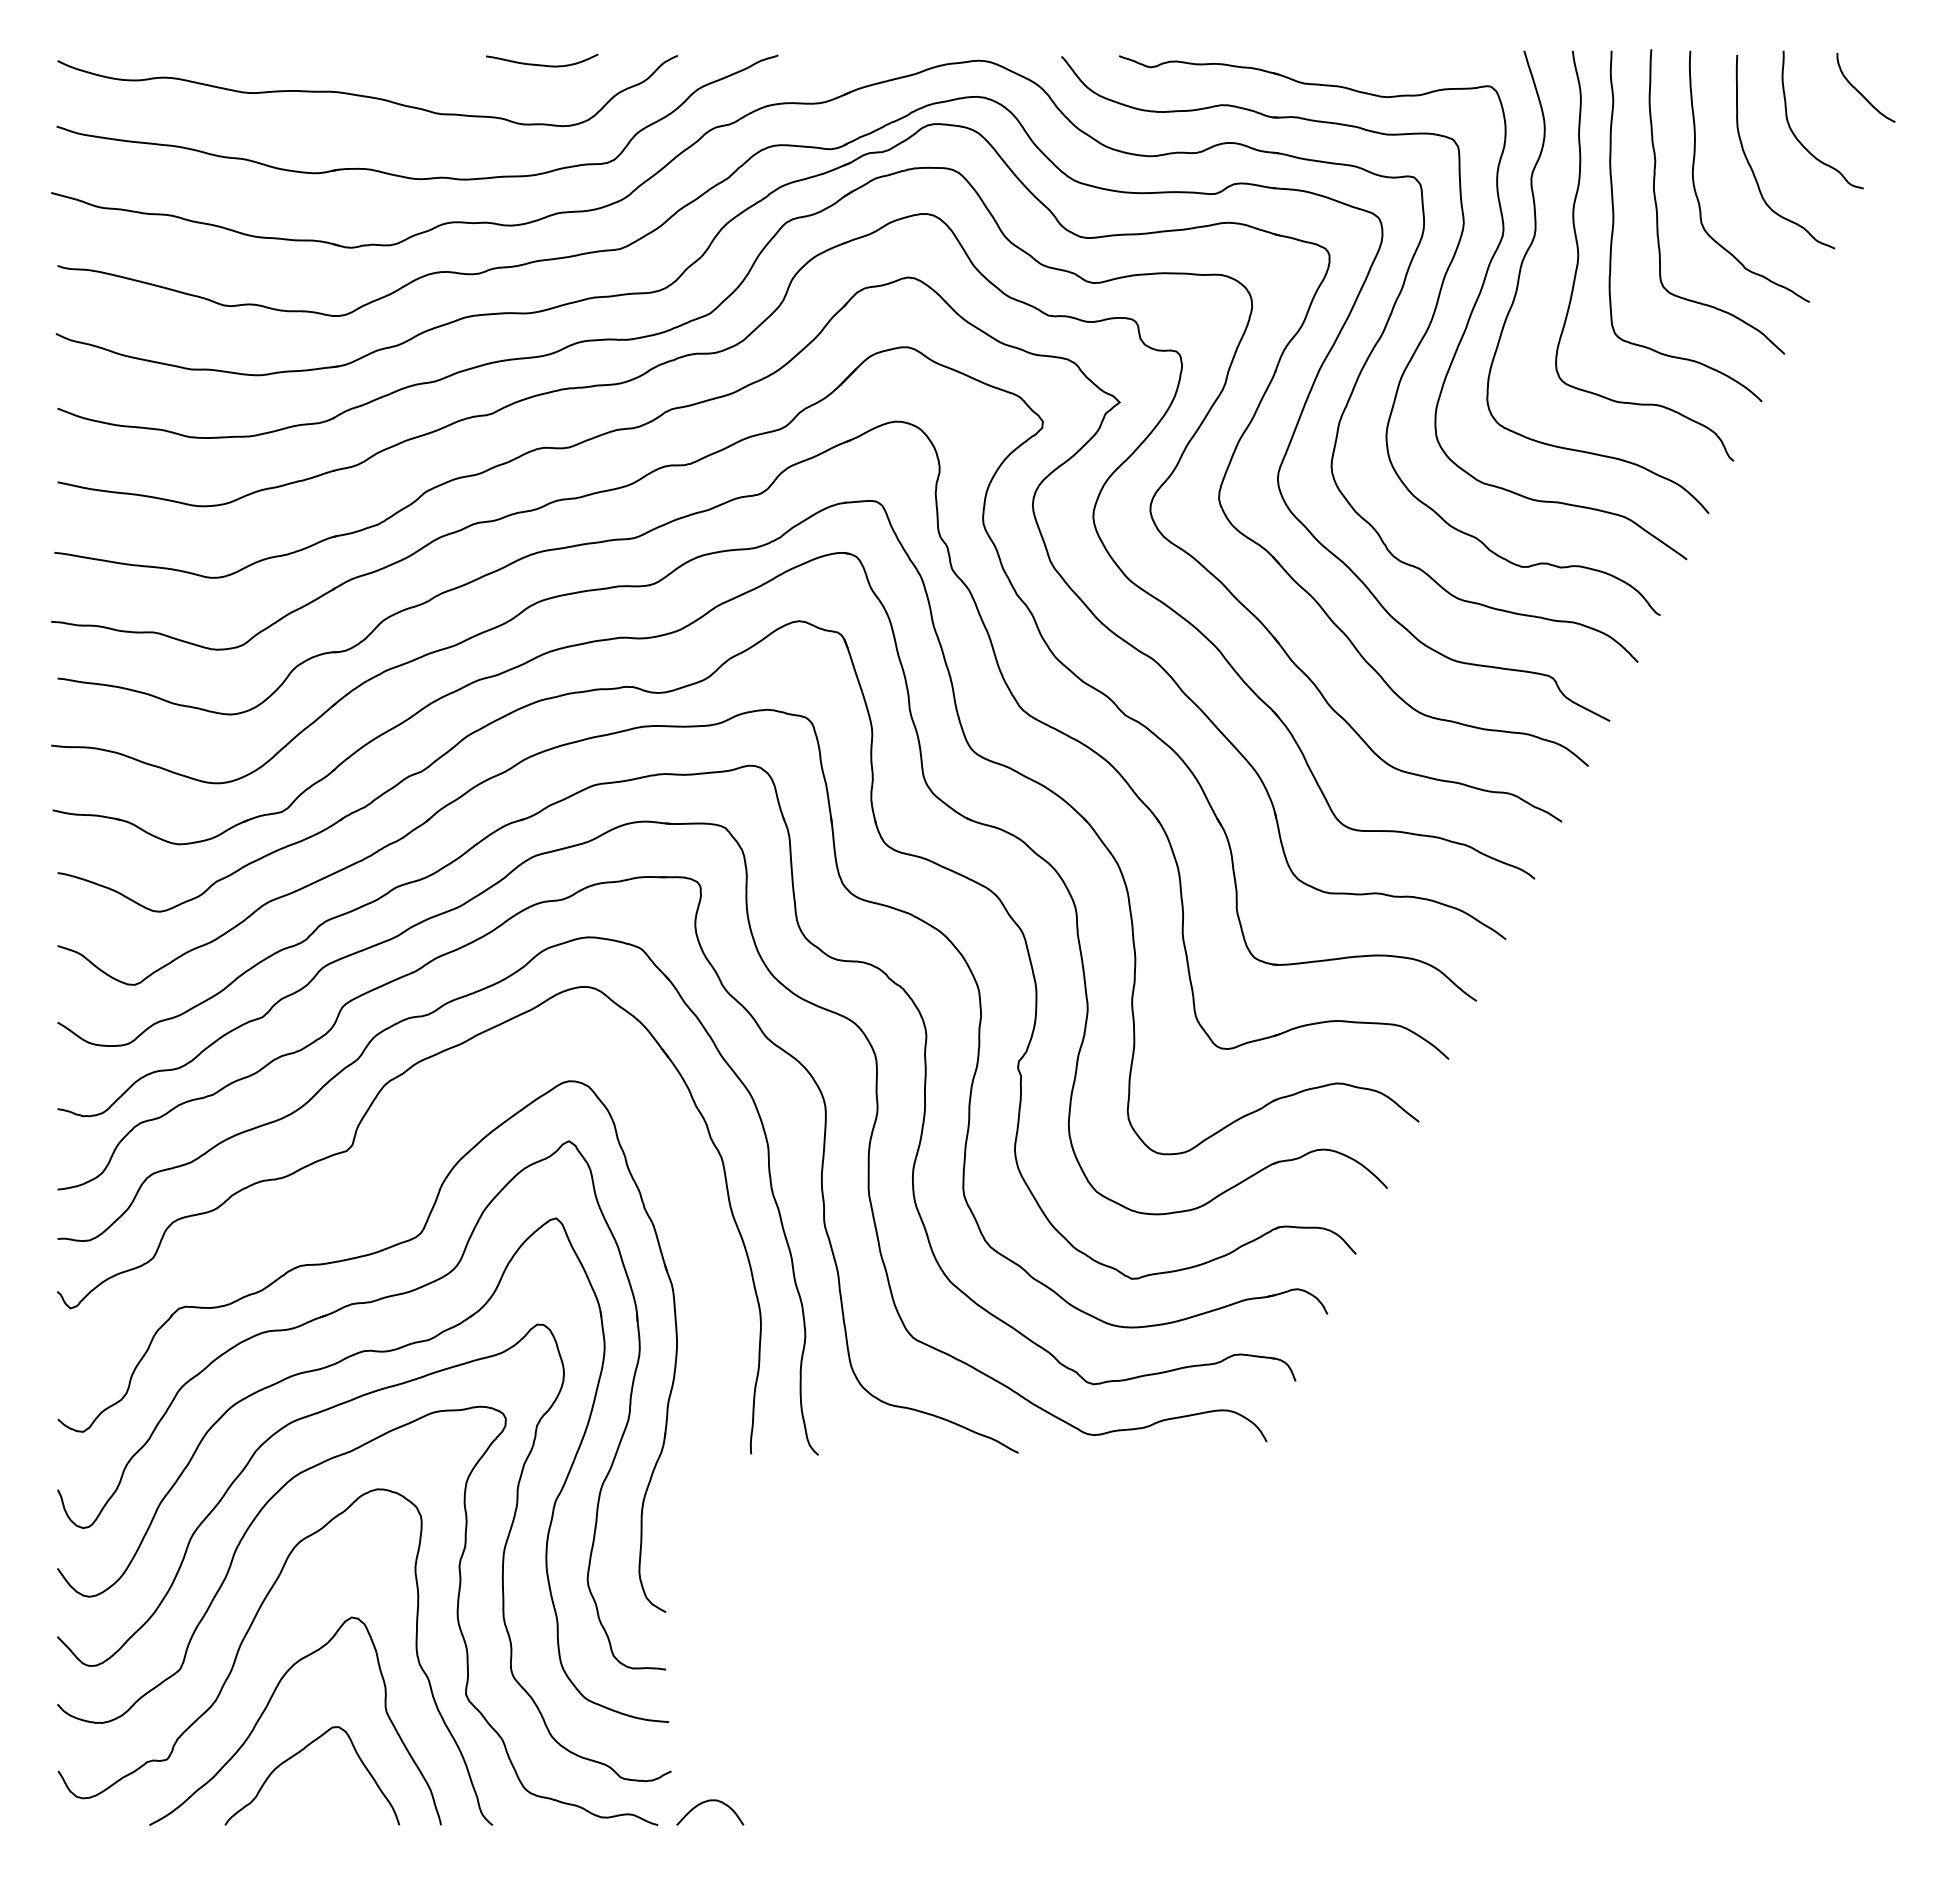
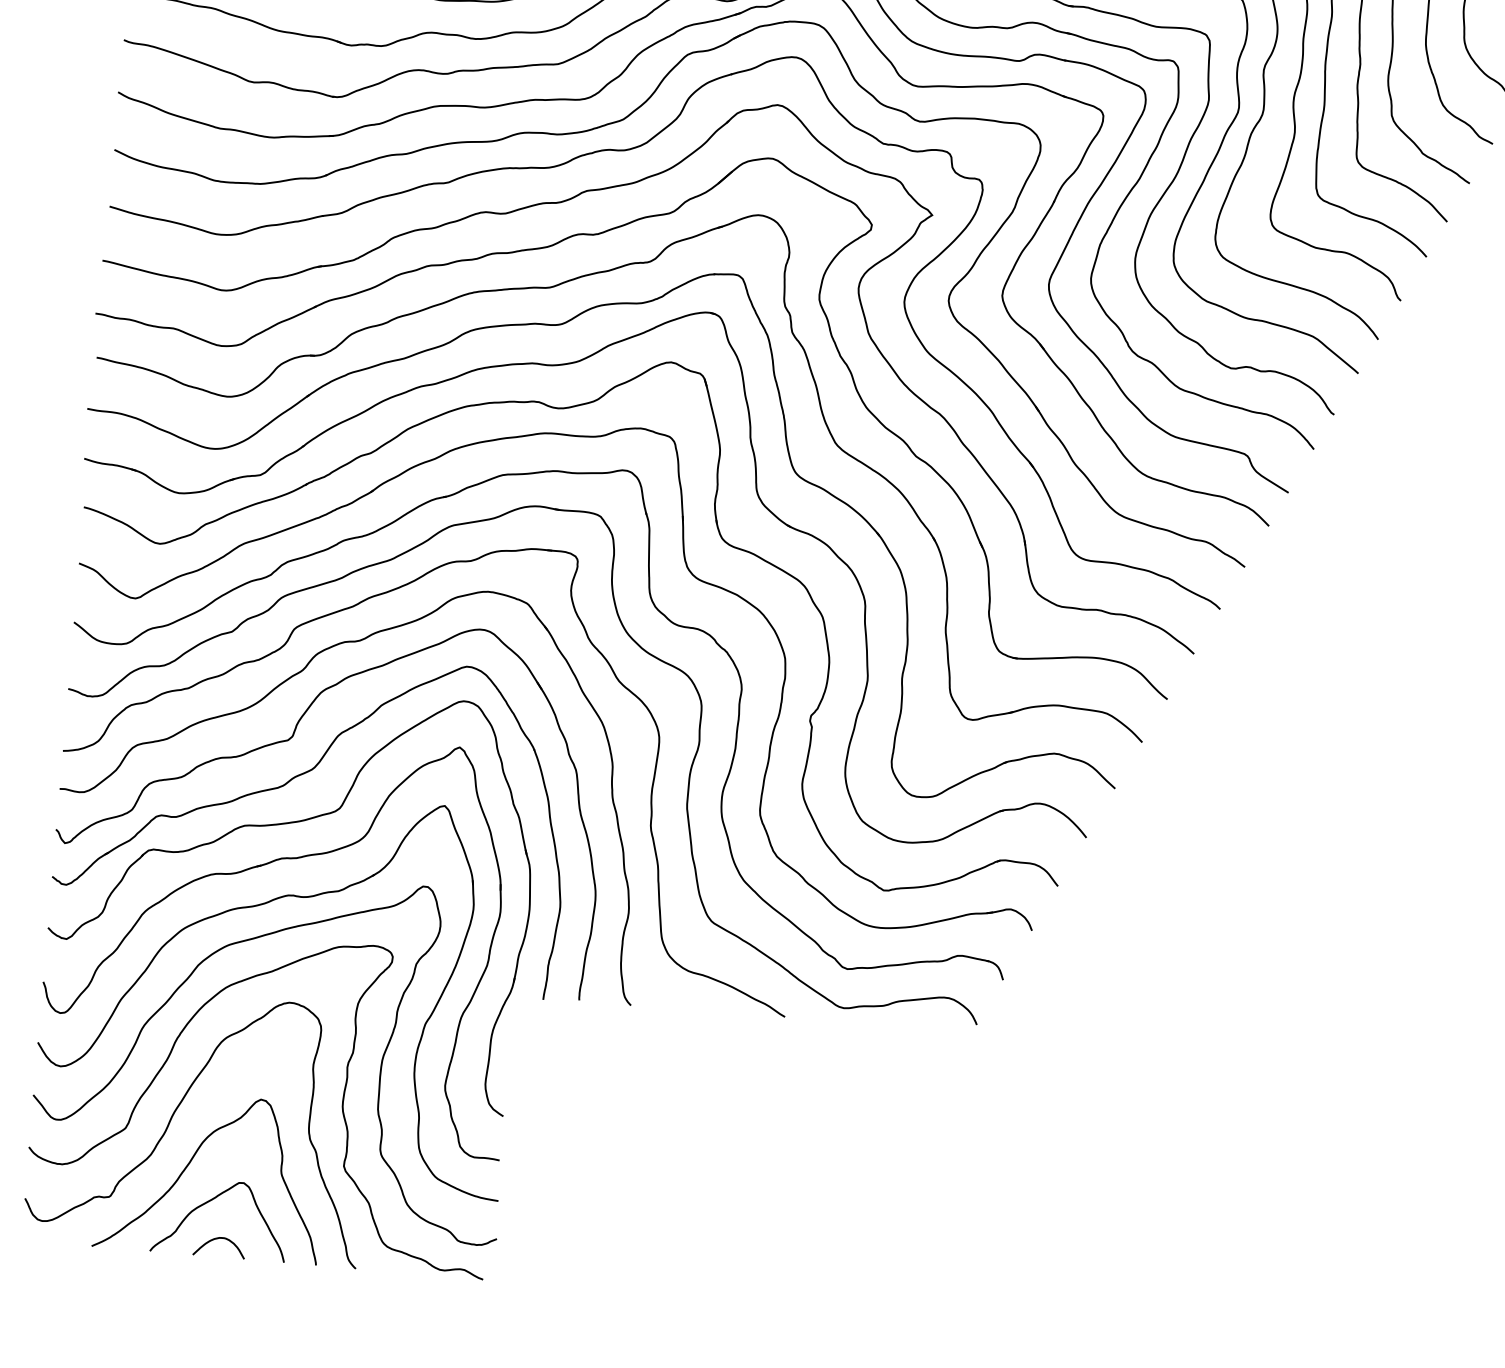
part: (349, 1208) -> (286, 784), added
curve: (706, 1802) -> (217, 1239), moved

